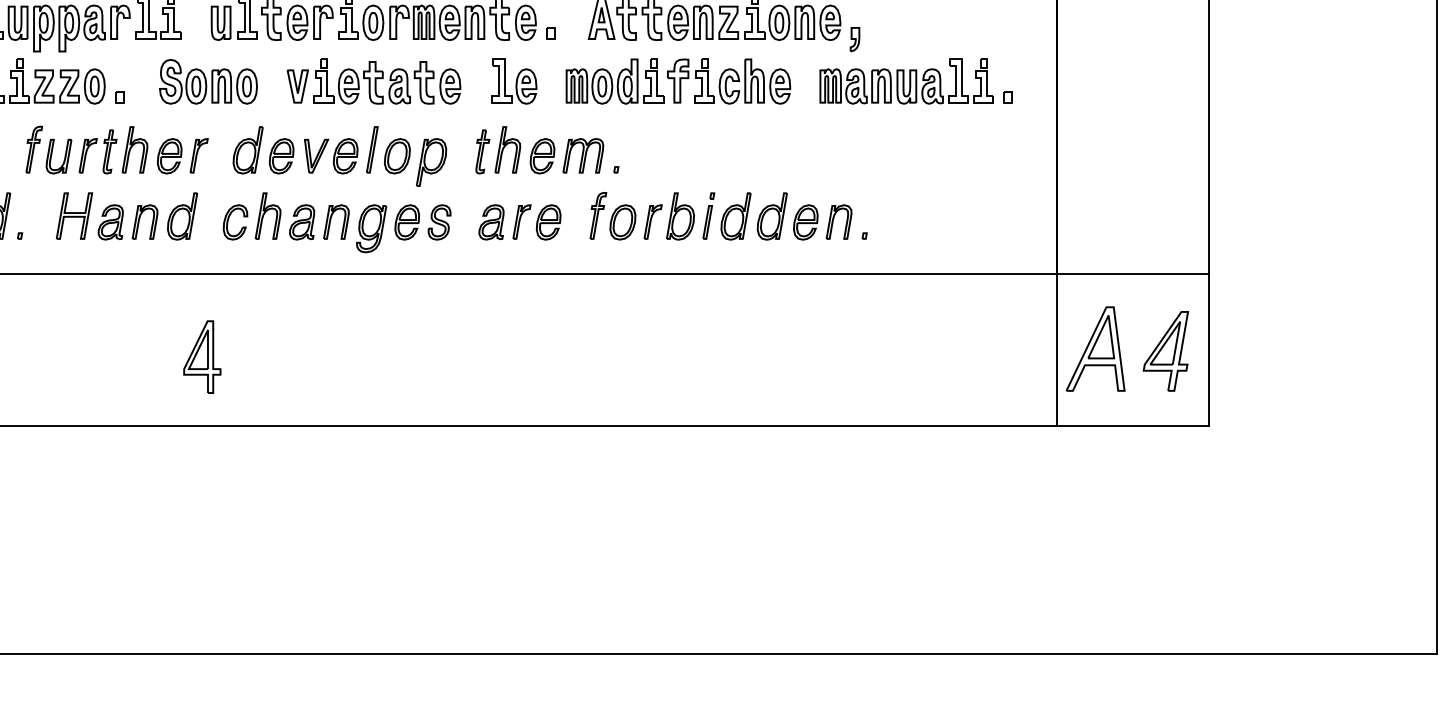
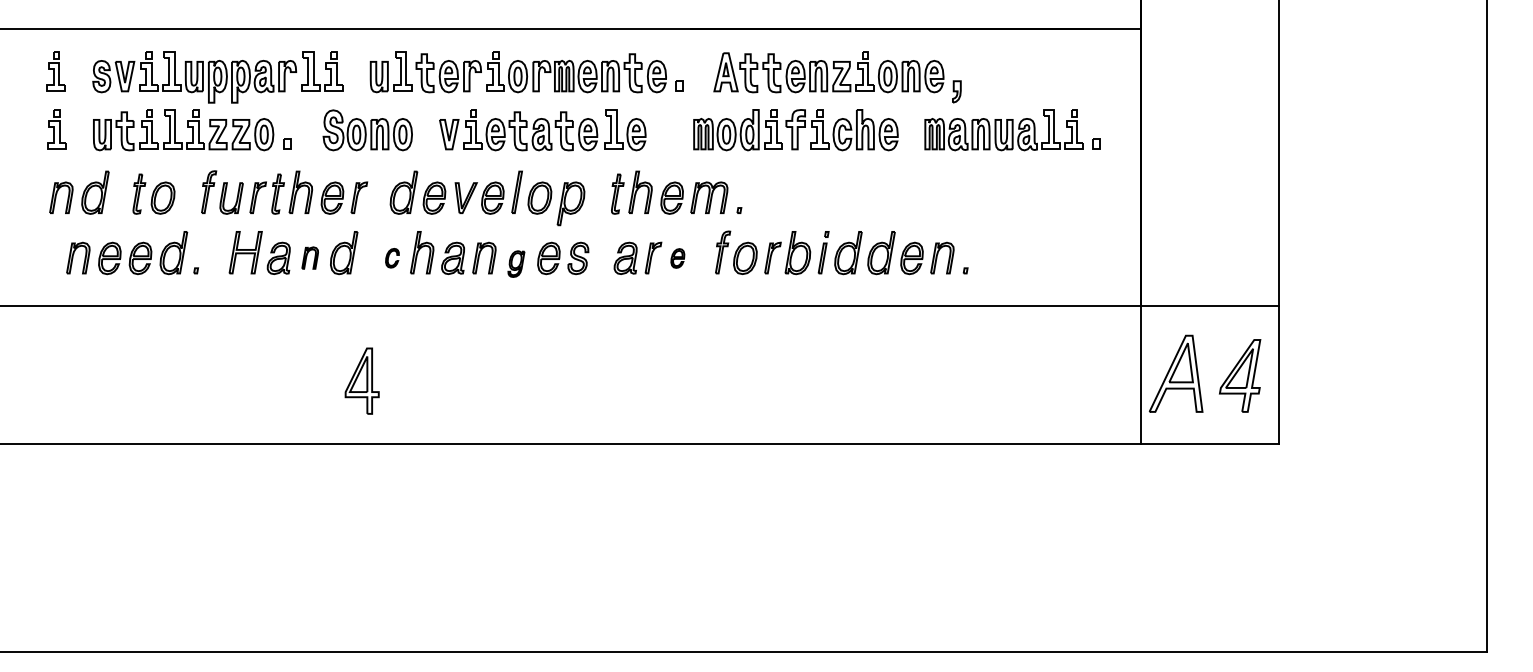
part: (514, 81) -> (625, 130), moved
part: (145, 221) -> (310, 257), size x0.7
part: (235, 221) -> (392, 257), size x0.6
part: (548, 222) -> (677, 258), size x0.6
part: (371, 227) -> (516, 263), size x0.6

